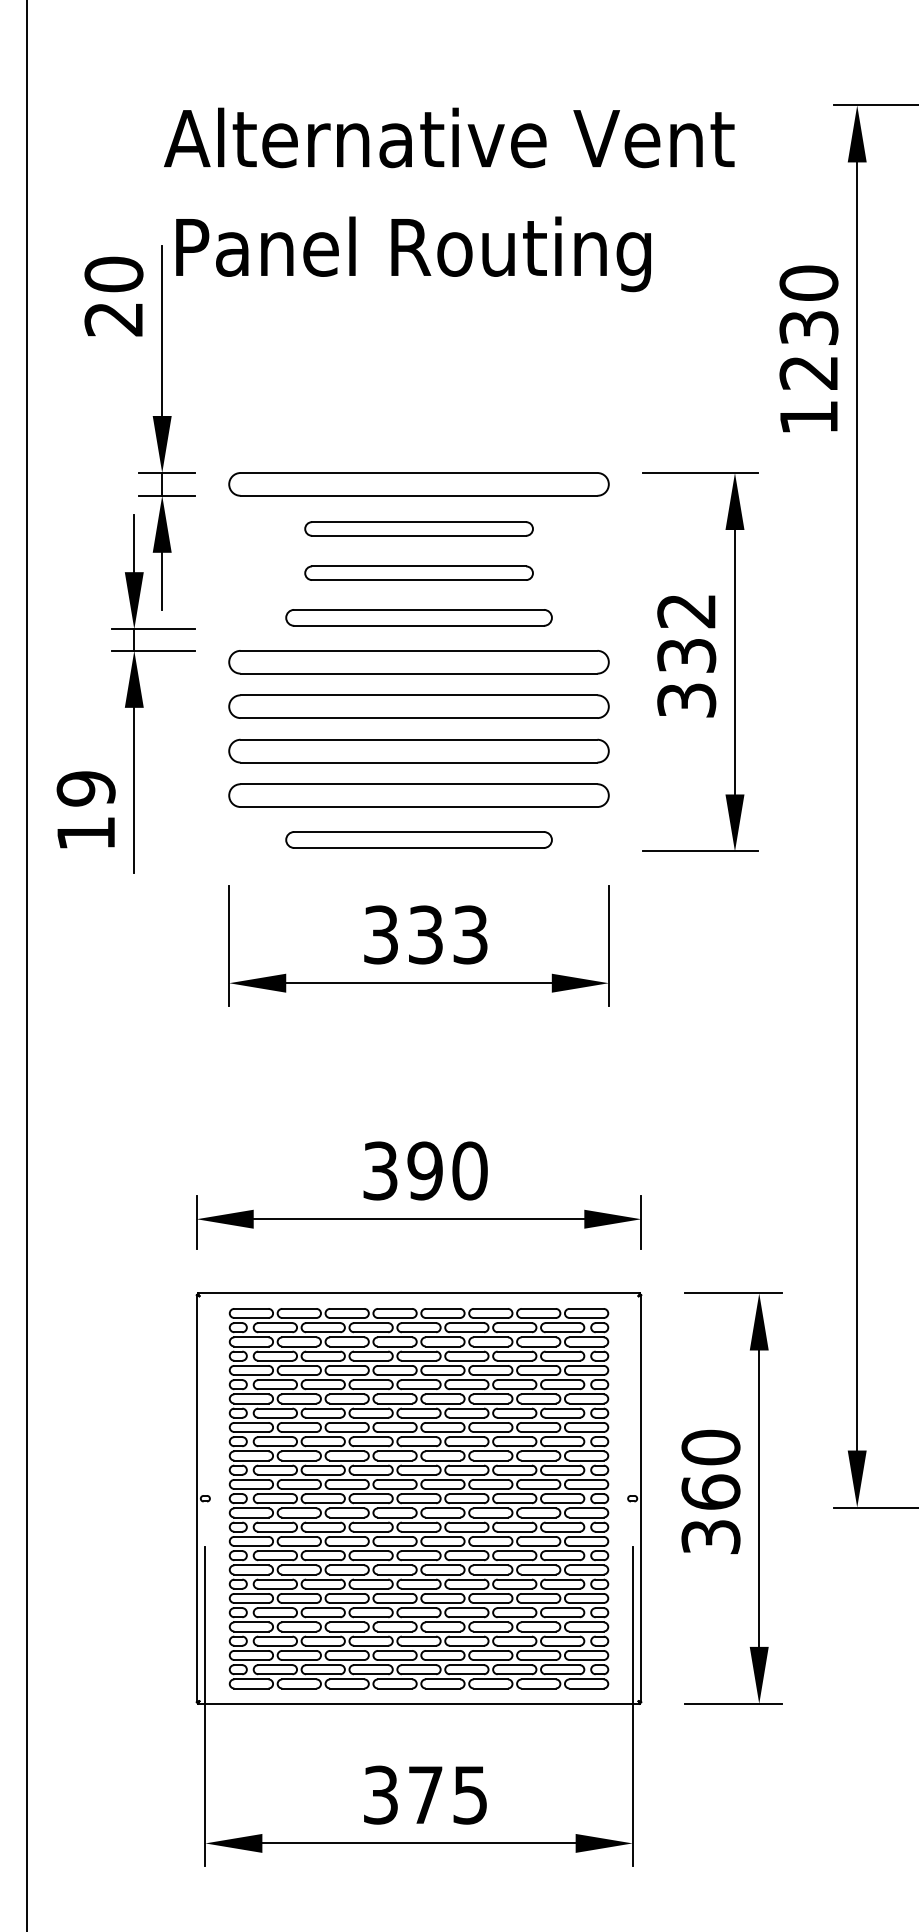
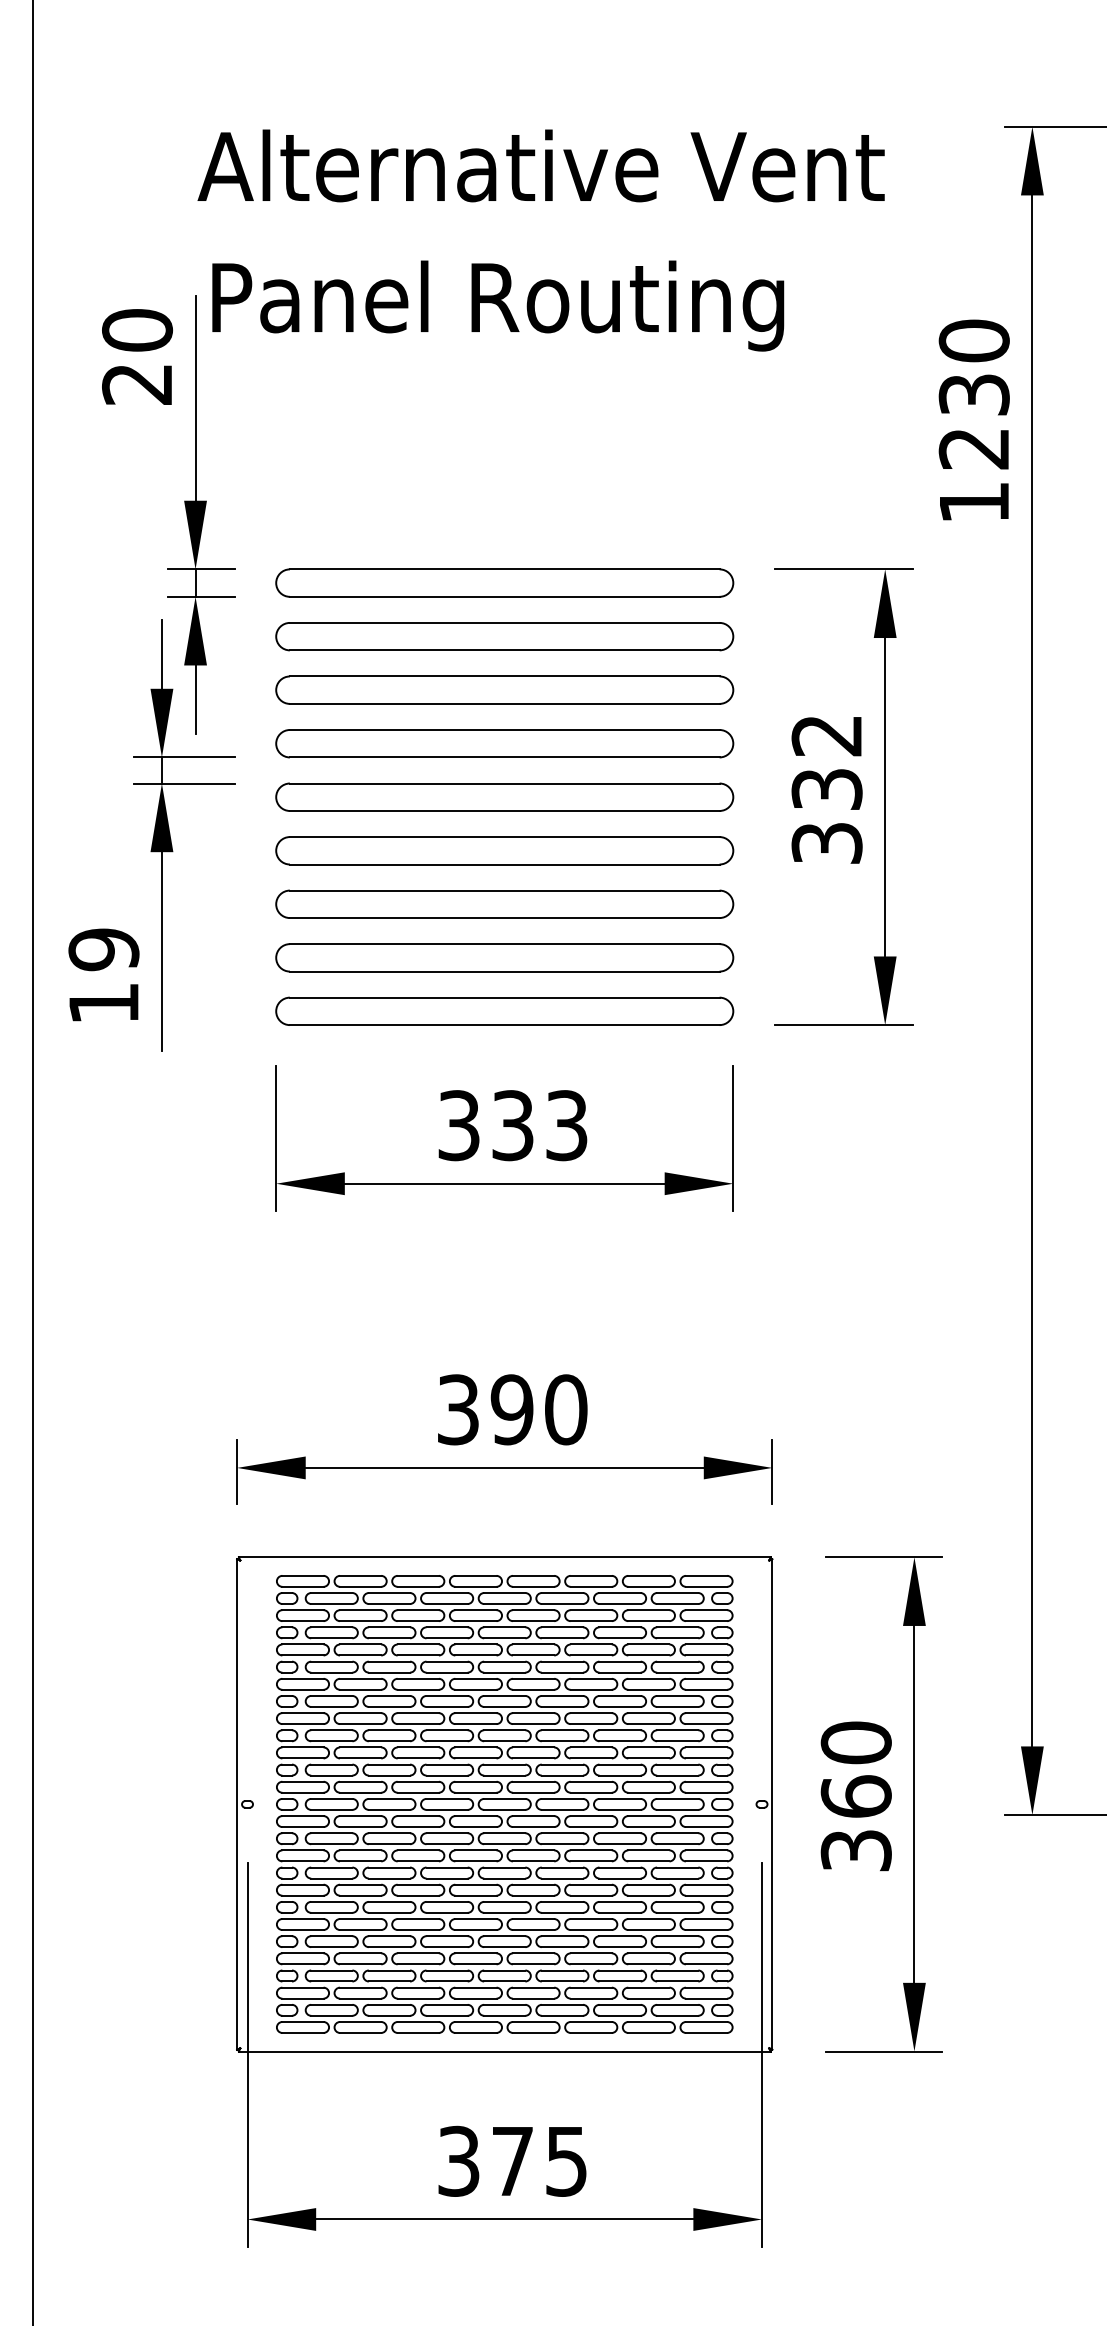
part: (418, 528) -> (504, 636), size x1.67
part: (418, 572) -> (504, 689), size x1.67
part: (418, 617) -> (504, 743), size x1.43
part: (418, 839) -> (504, 1010), size x1.43

